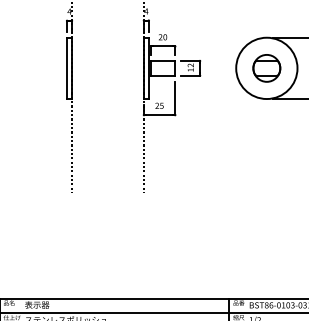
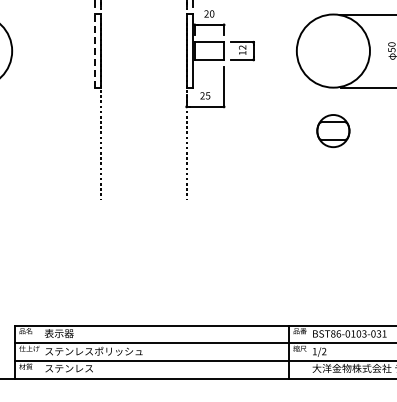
line: (66, 68) -> (94, 51), solid -> dashed
part: (266, 68) -> (333, 131), moved

